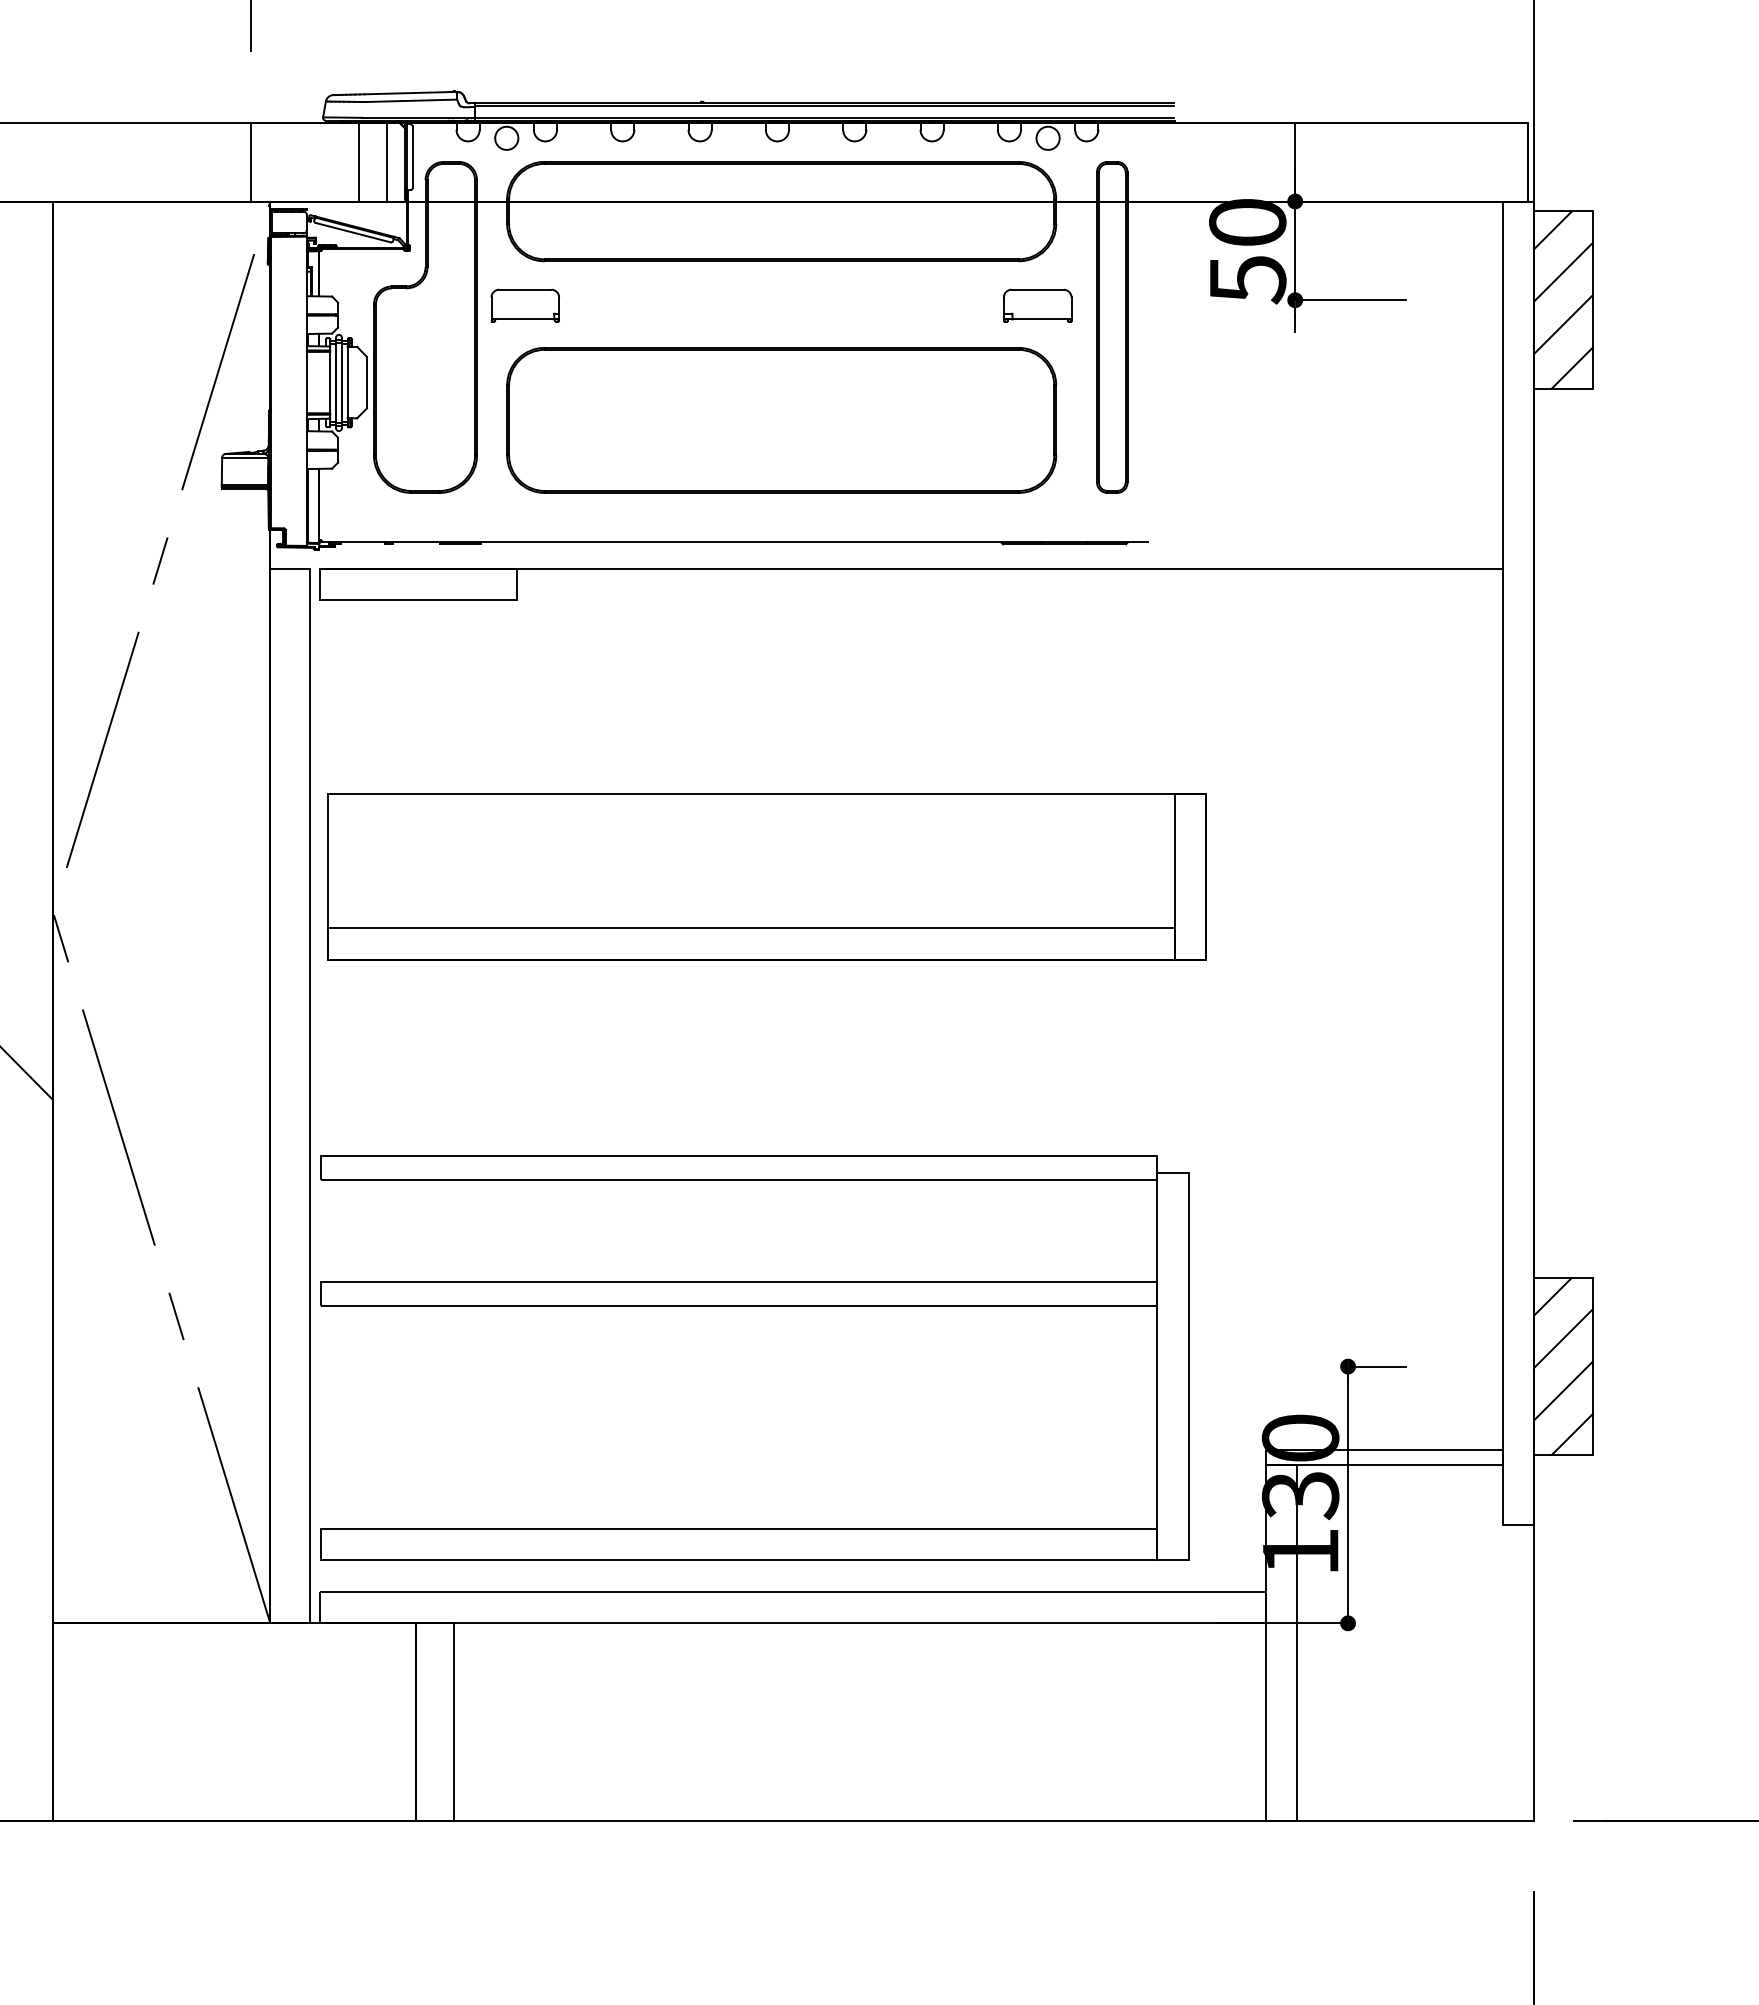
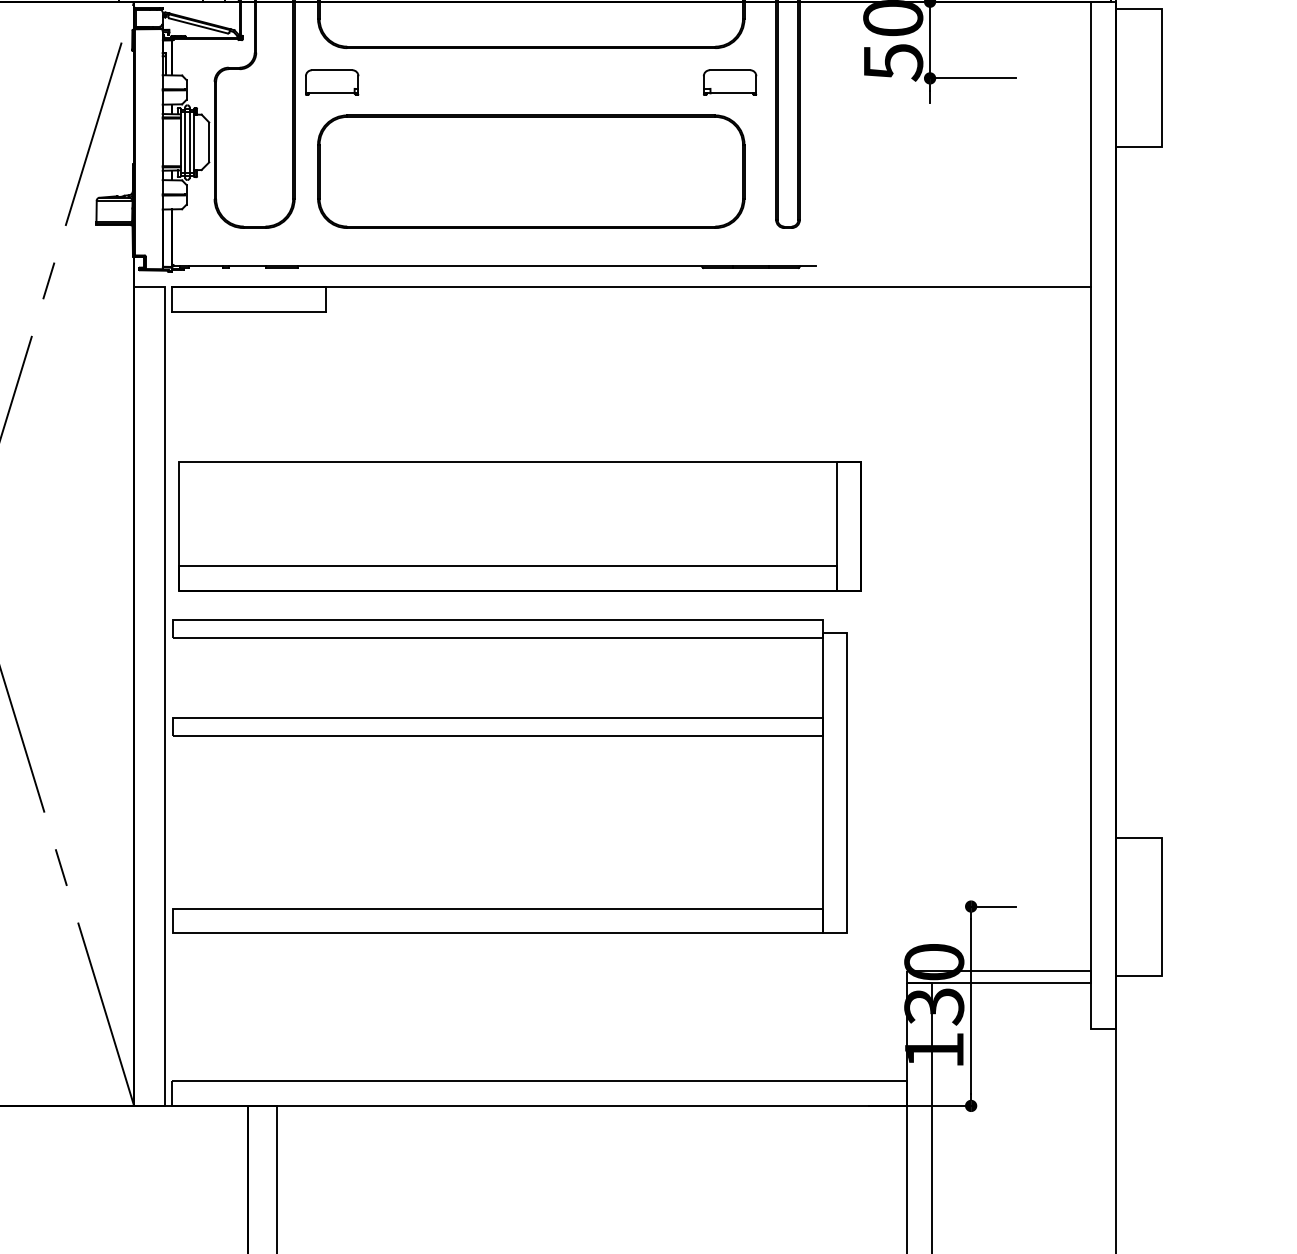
hatch: (1563, 300) -> (1138, 78), removed
part: (754, 1306) -> (510, 736), moved
hatch: (1563, 1366) -> (1138, 906), removed

